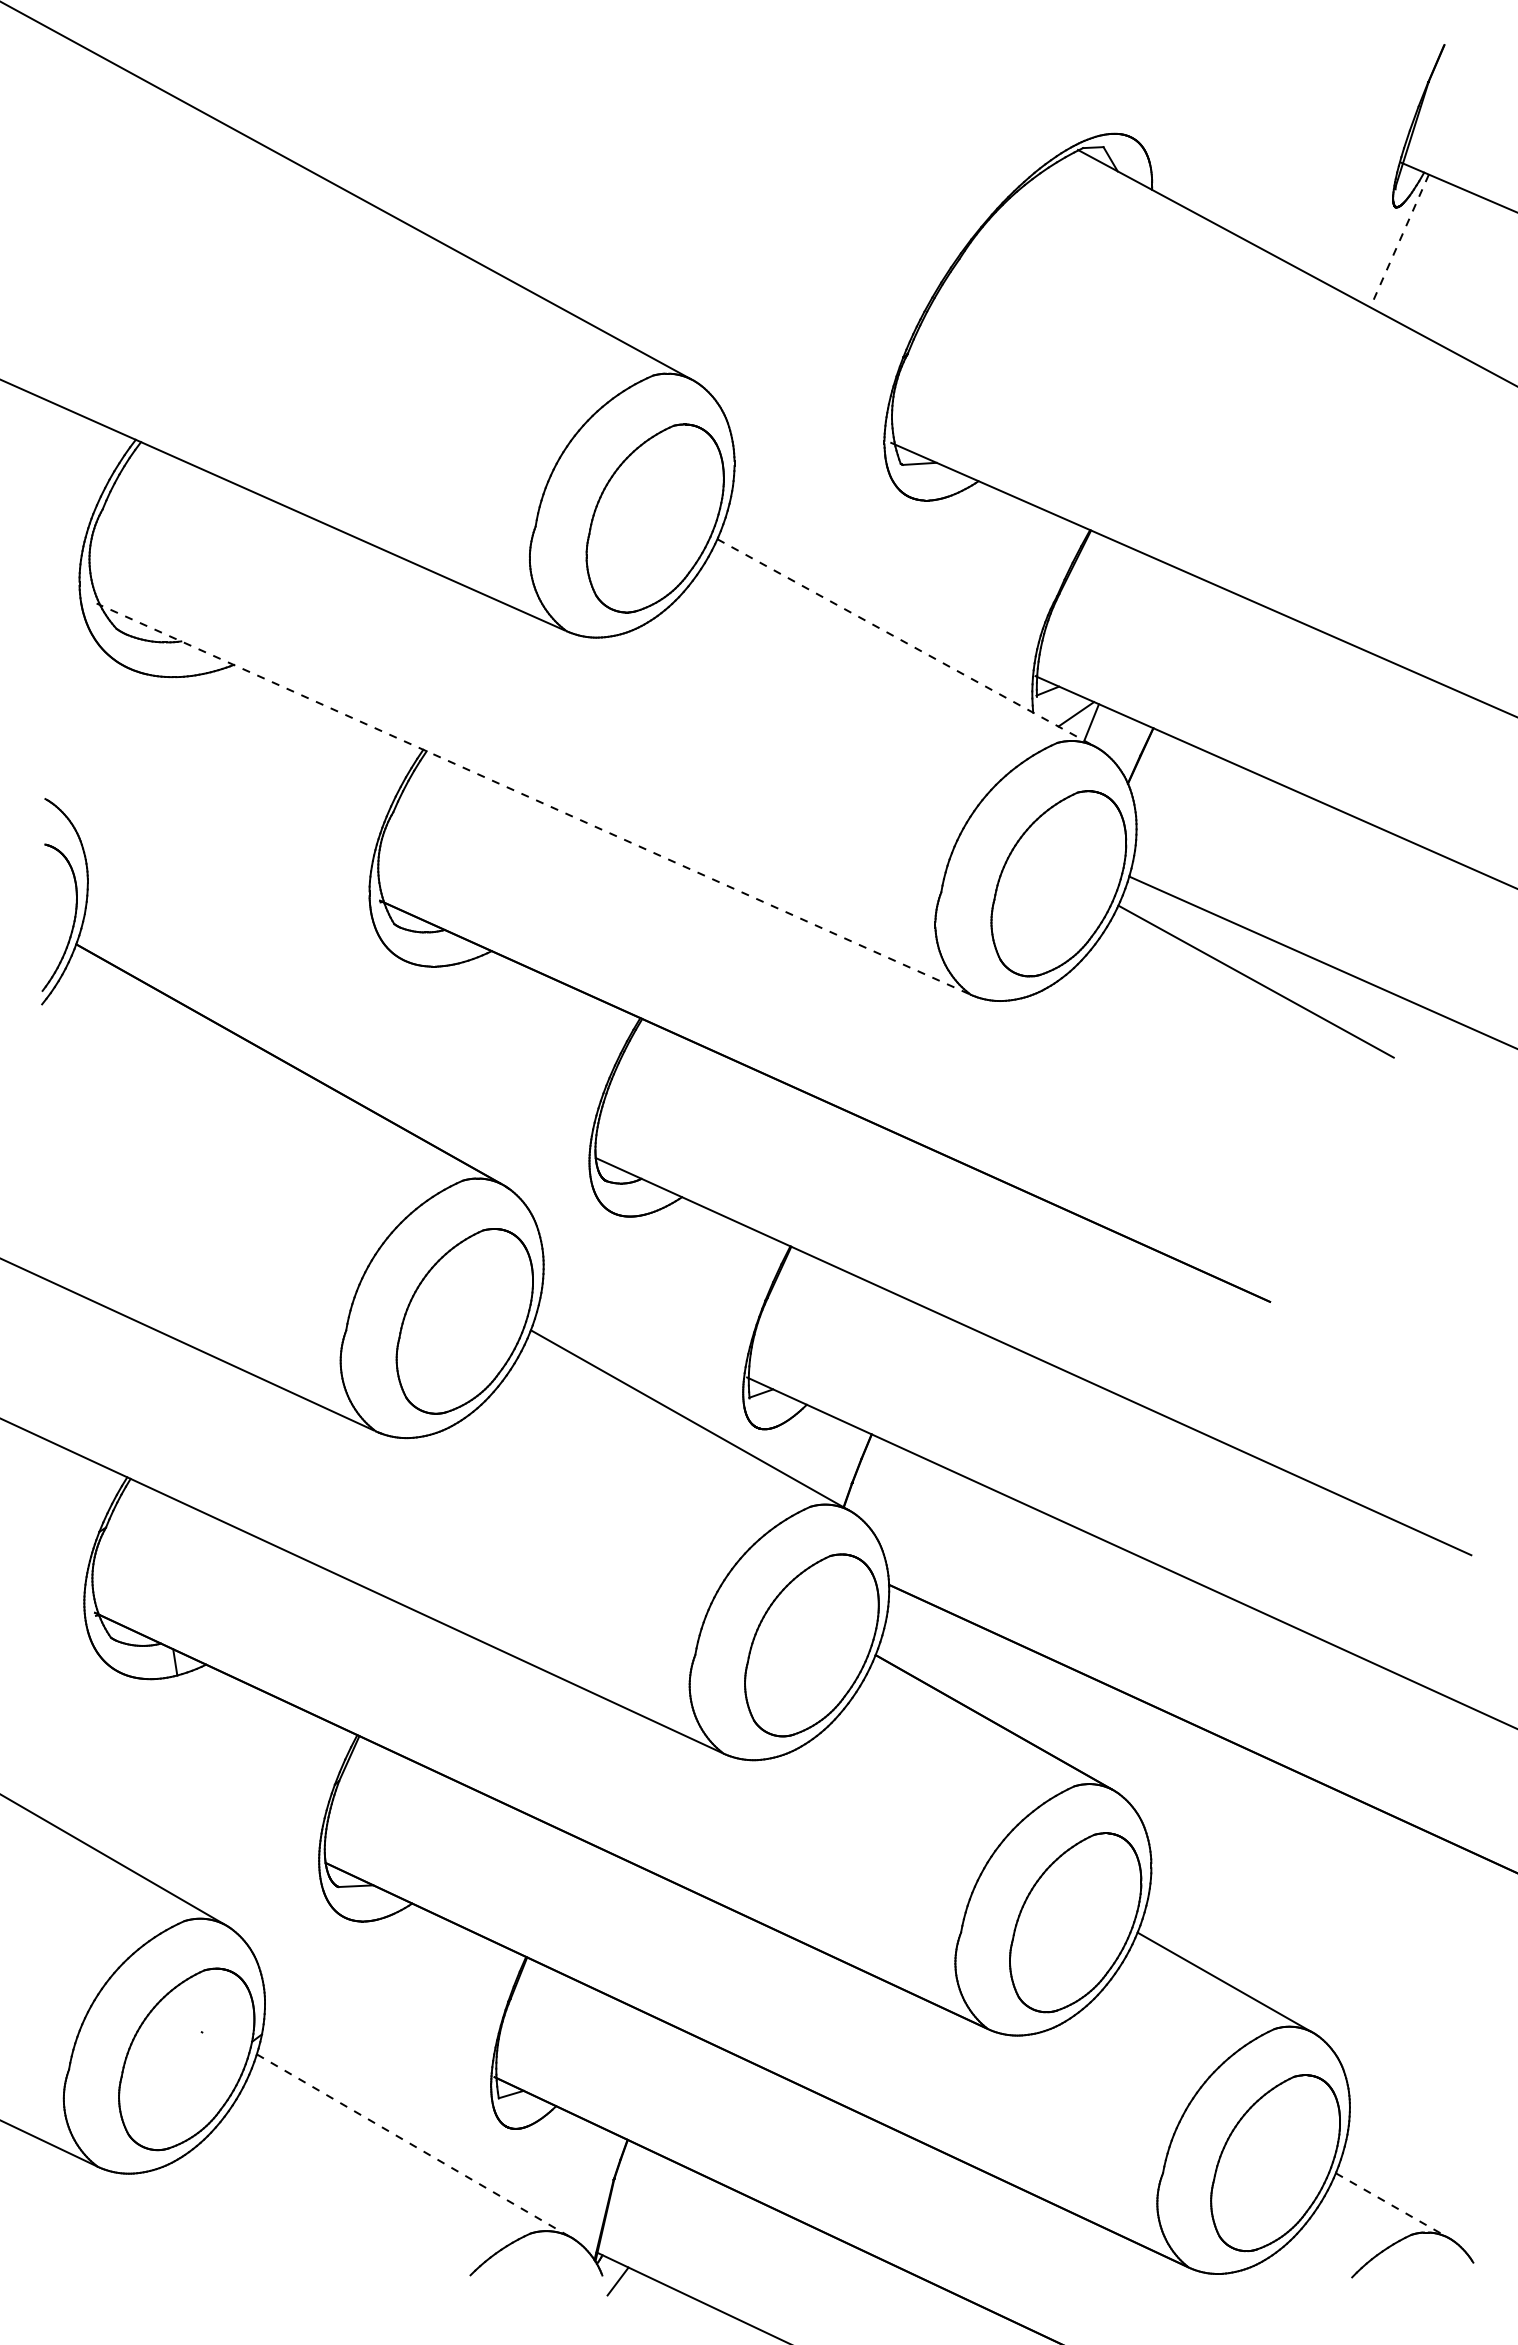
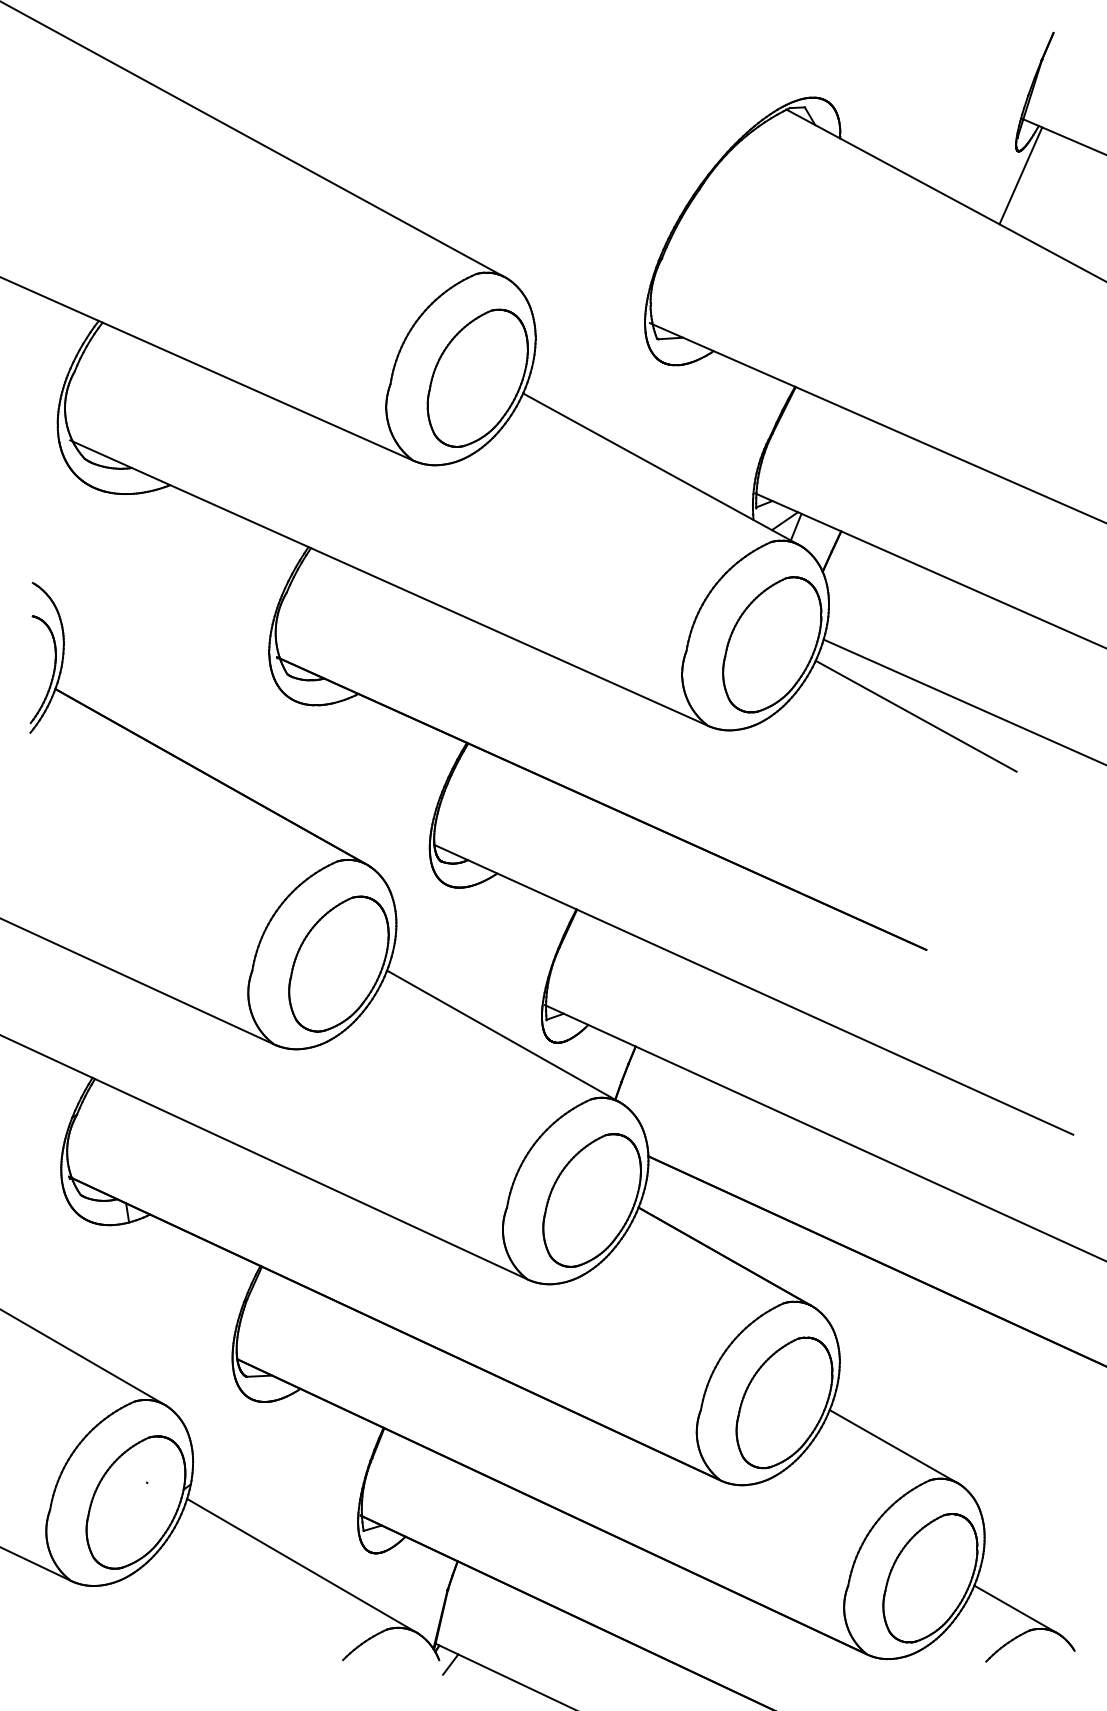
line: (1399, 241) -> (1020, 176), dashed -> solid
line: (905, 642) -> (660, 468), dashed -> solid
line: (532, 798) -> (388, 582), dashed -> solid
line: (413, 2145) -> (301, 1565), dashed -> solid
line: (1392, 2205) -> (1015, 1609), dashed -> solid

